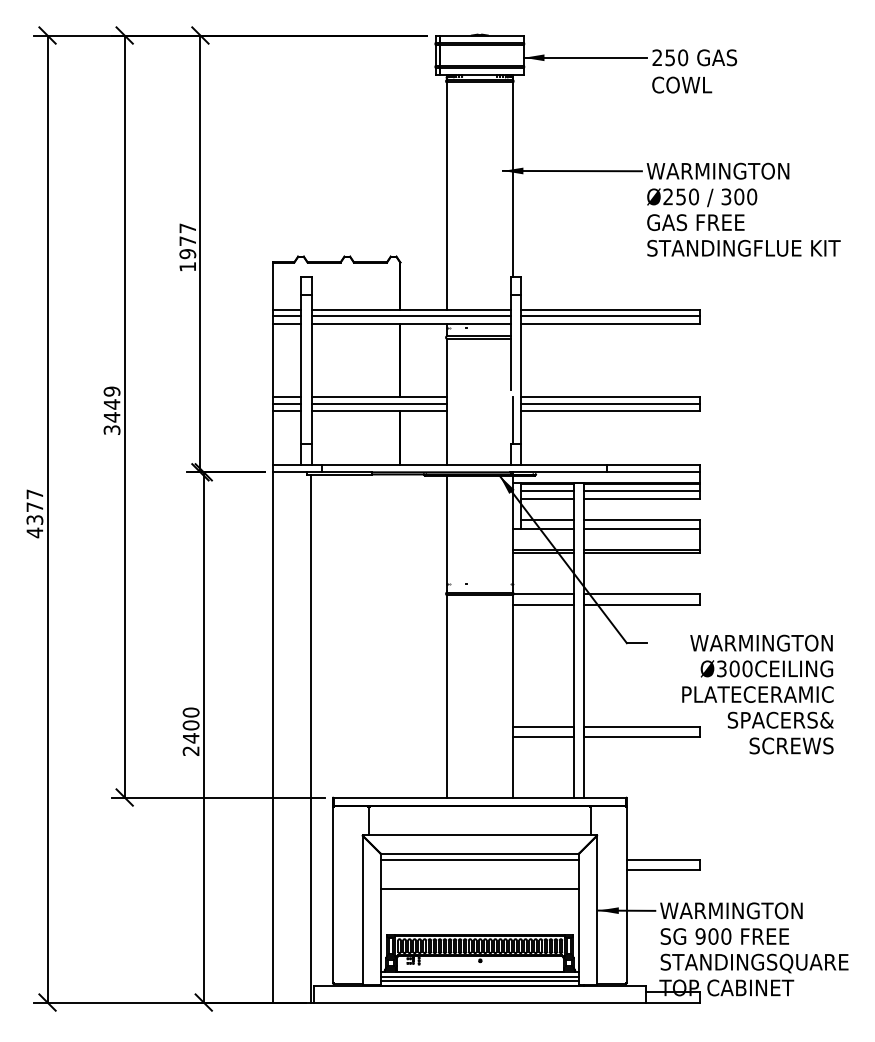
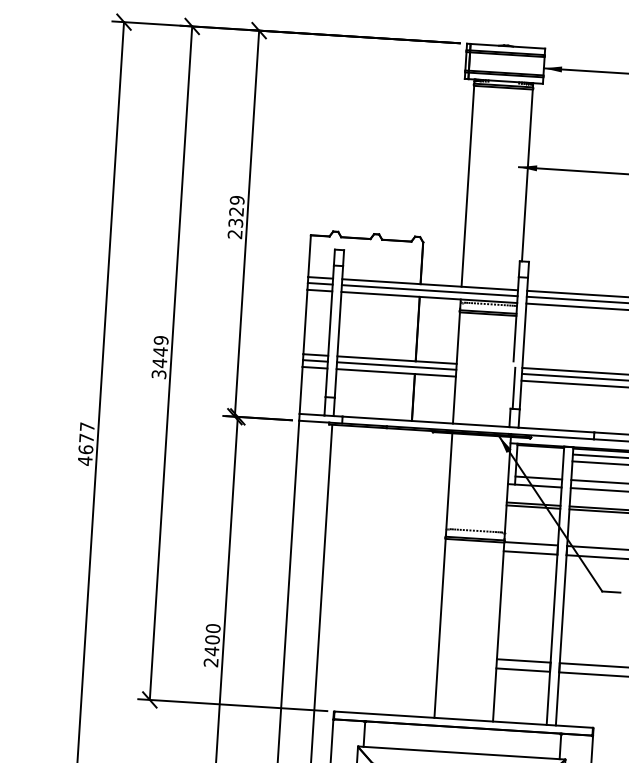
text: (187, 247) -> (235, 217), 1977 -> 2329
line: (546, 490) -> (539, 452), removed
line: (546, 498) -> (539, 459), removed
text: (34, 519) -> (85, 449), 4377 -> 4677

